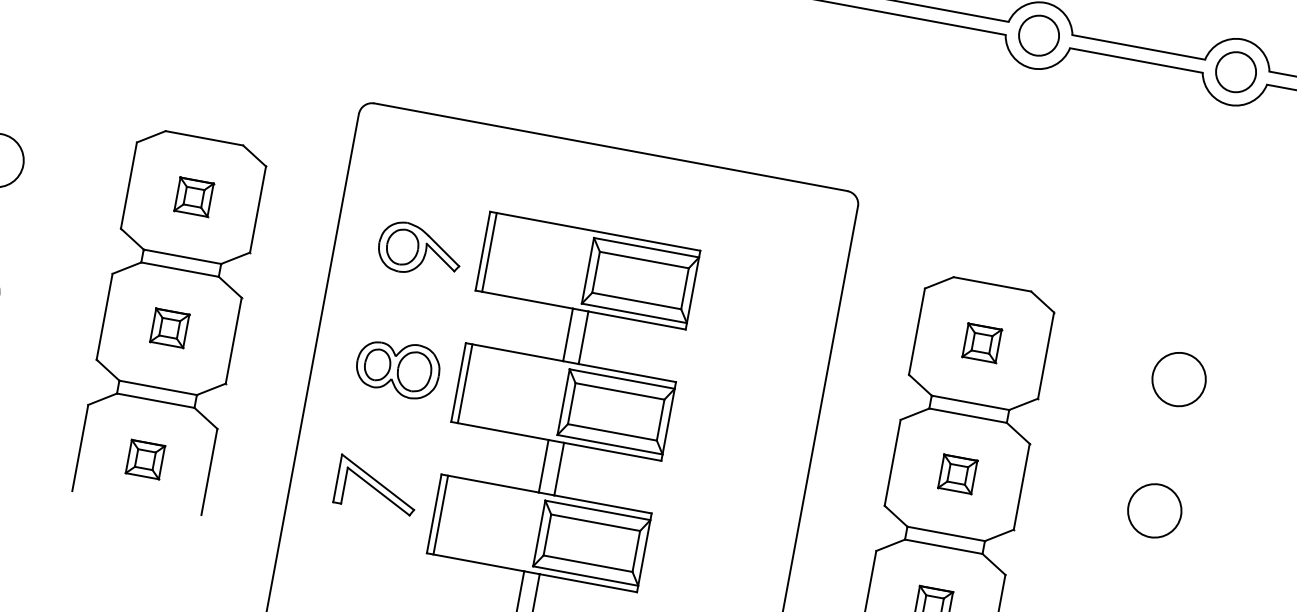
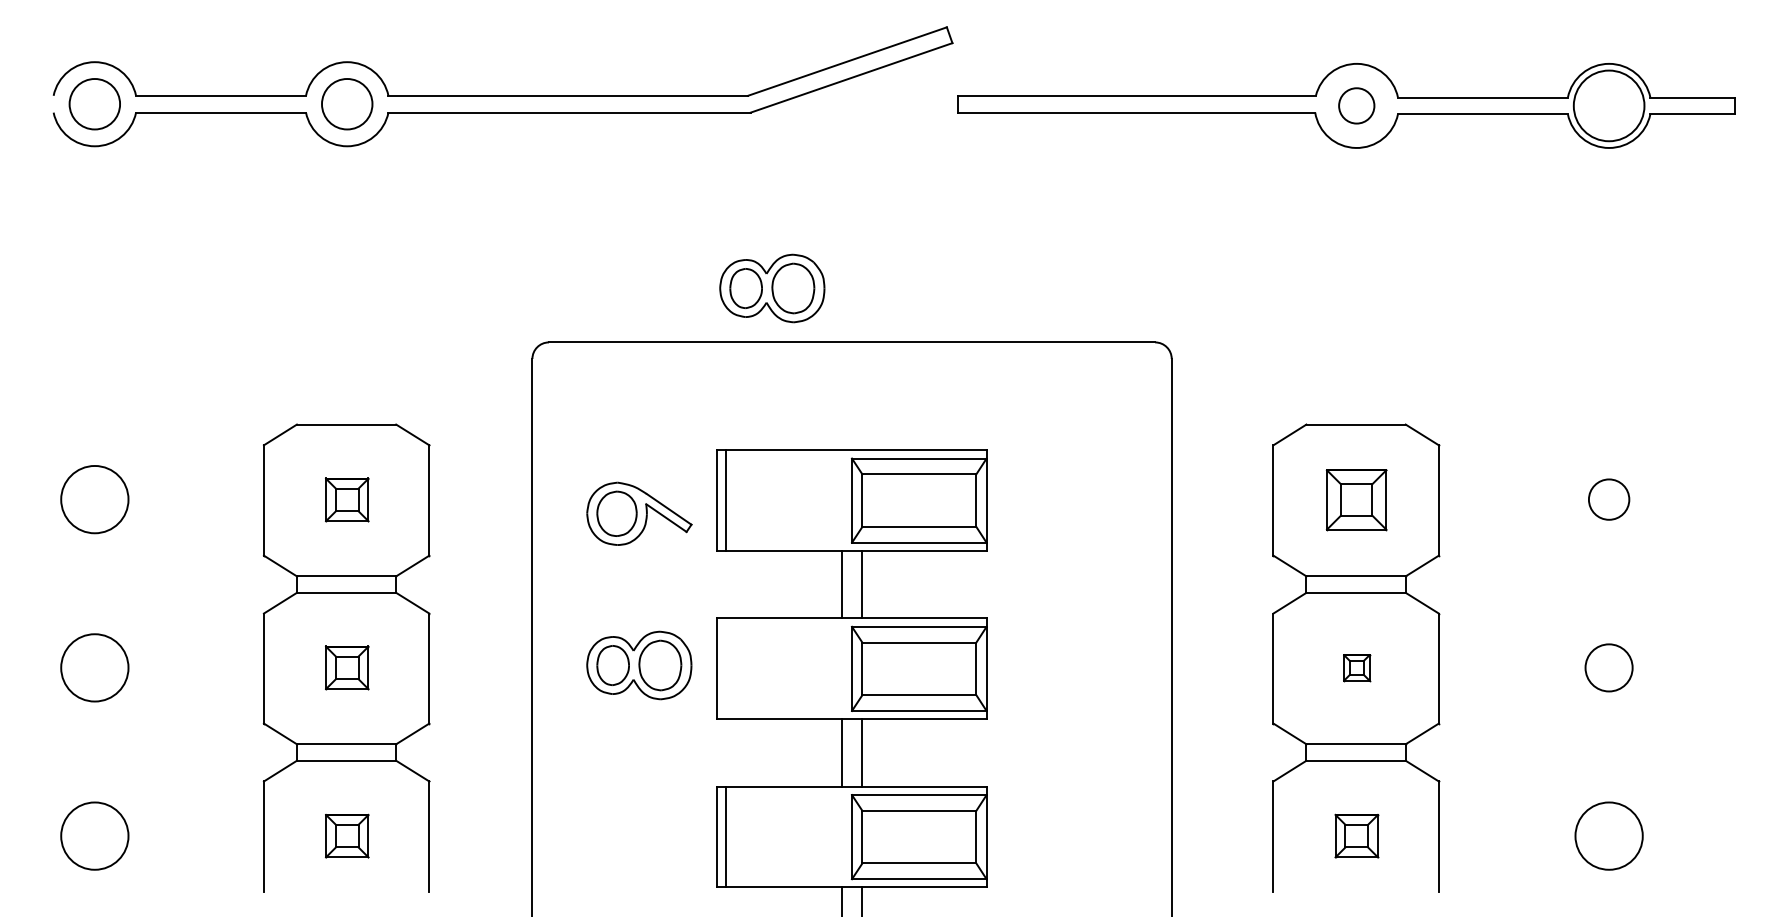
circle: (1038, 35) -> (1356, 105), size x0.7
circle: (1235, 71) -> (1608, 105), size x1.4
part: (556, 93) -> (772, 288), added
part: (981, 342) -> (1356, 499), size x1.4
circle: (1178, 379) -> (1608, 499), size x0.6
line: (464, 383) -> (725, 668), removed
part: (957, 474) -> (1356, 667), size x0.6
part: (377, 485) -> (640, 814), removed
circle: (1154, 510) -> (1608, 667), size x0.7

